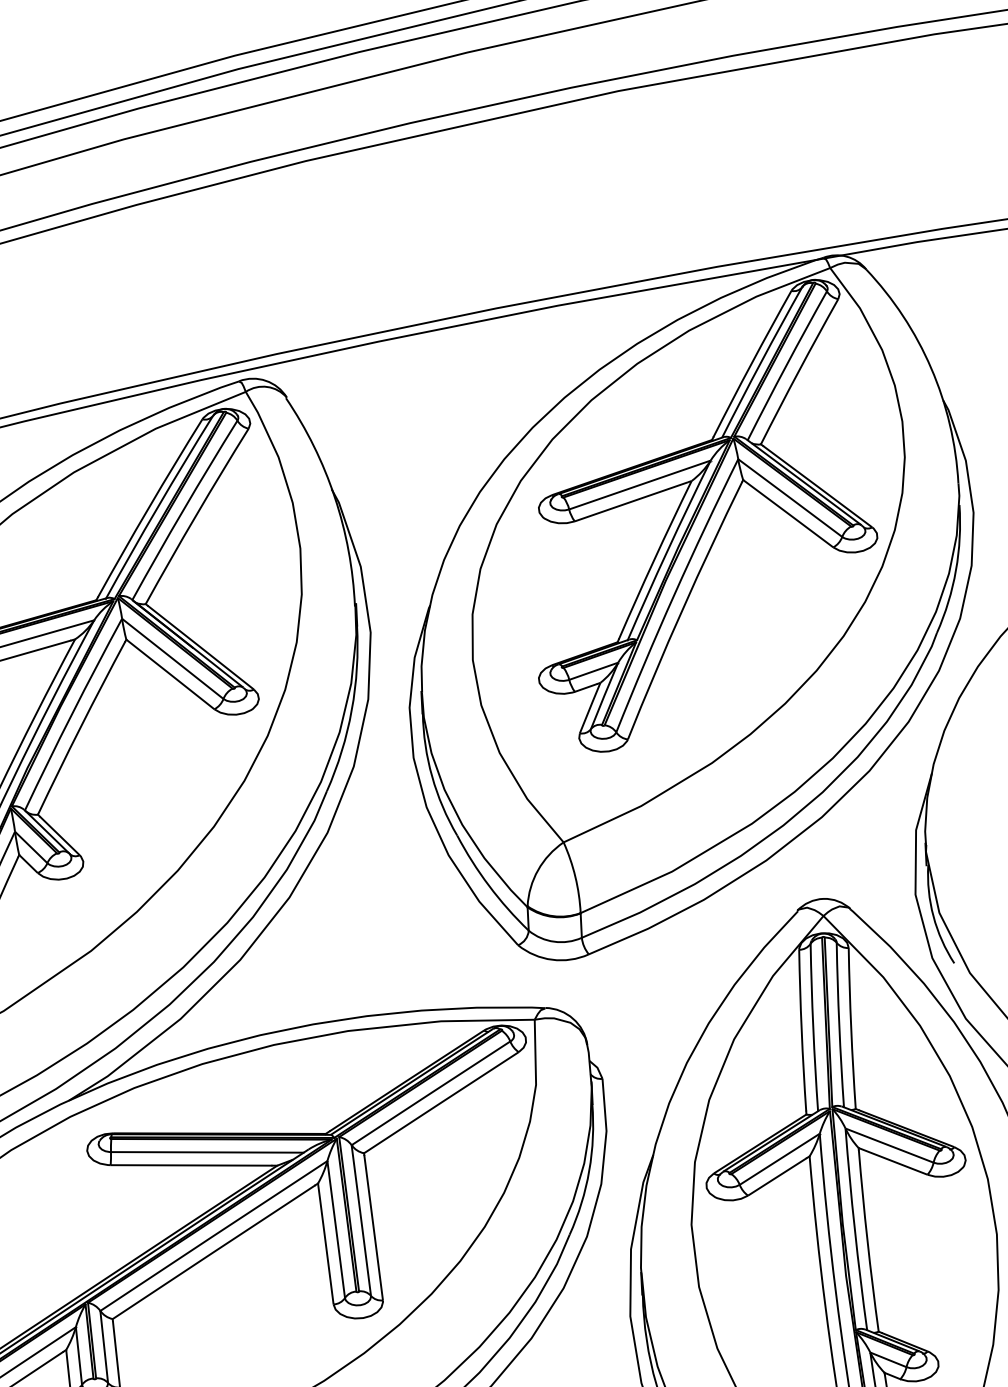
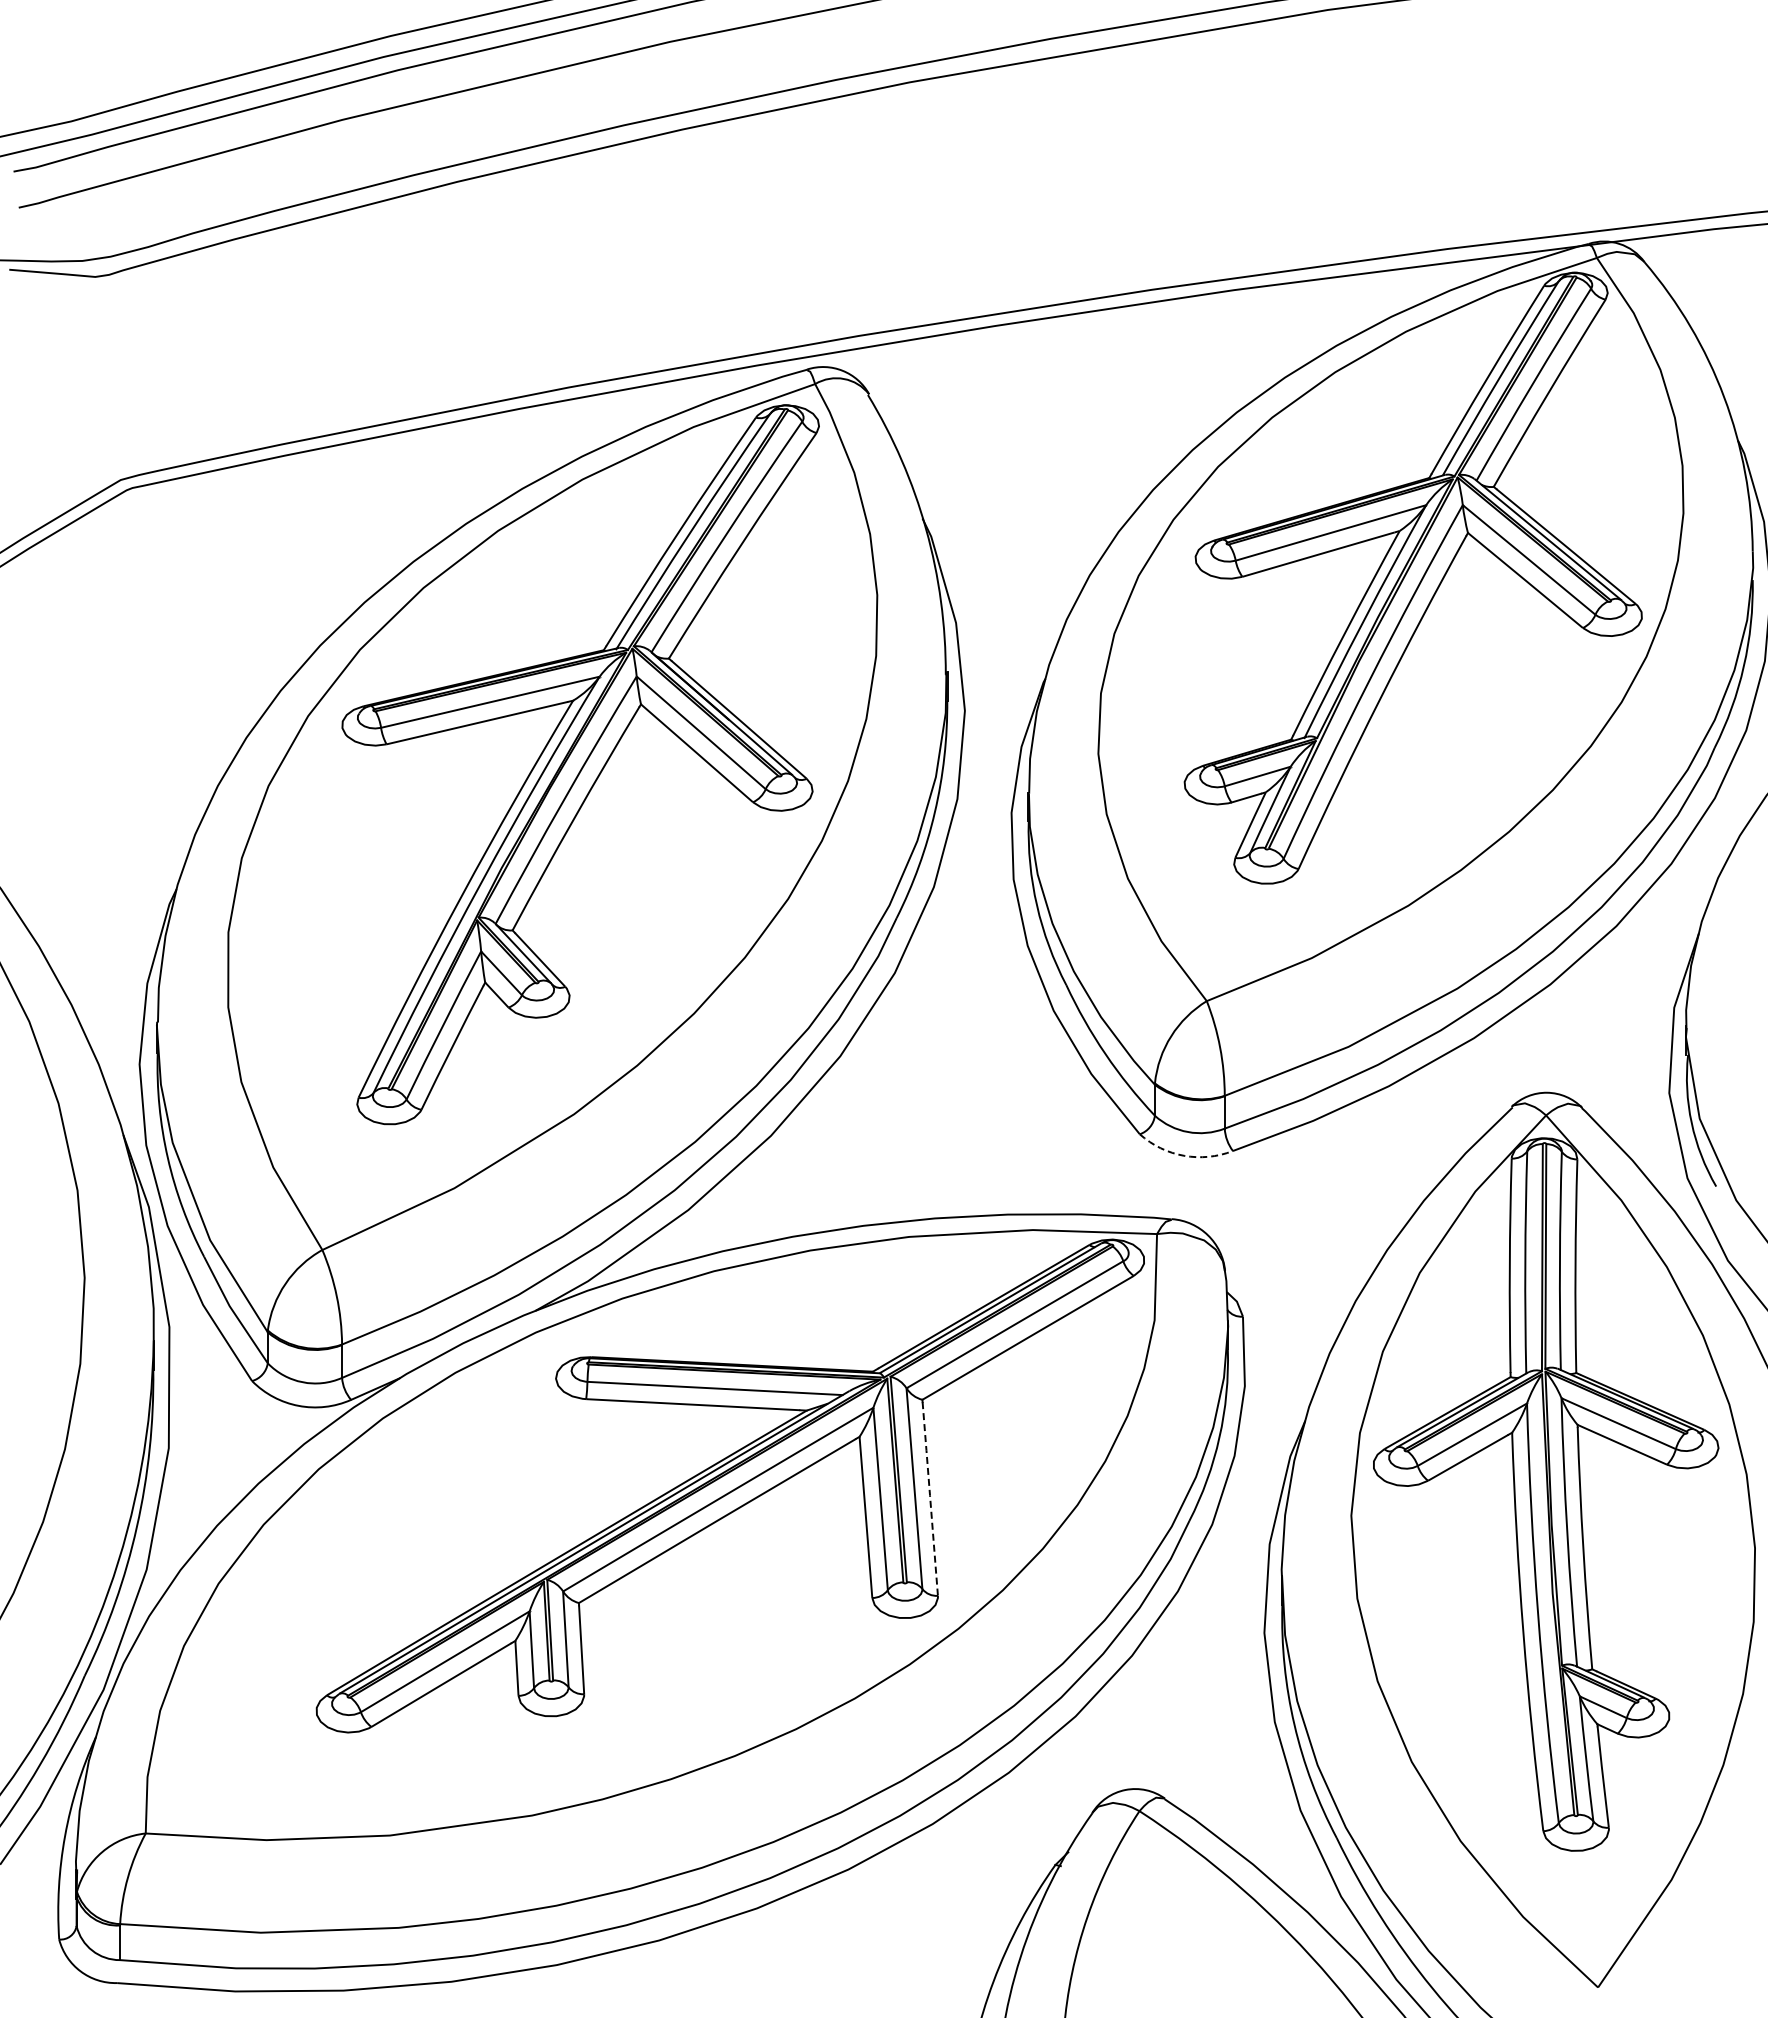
arc: (552, 959) -> (1184, 1155), solid -> dashed
line: (373, 1227) -> (930, 1498), solid -> dashed

